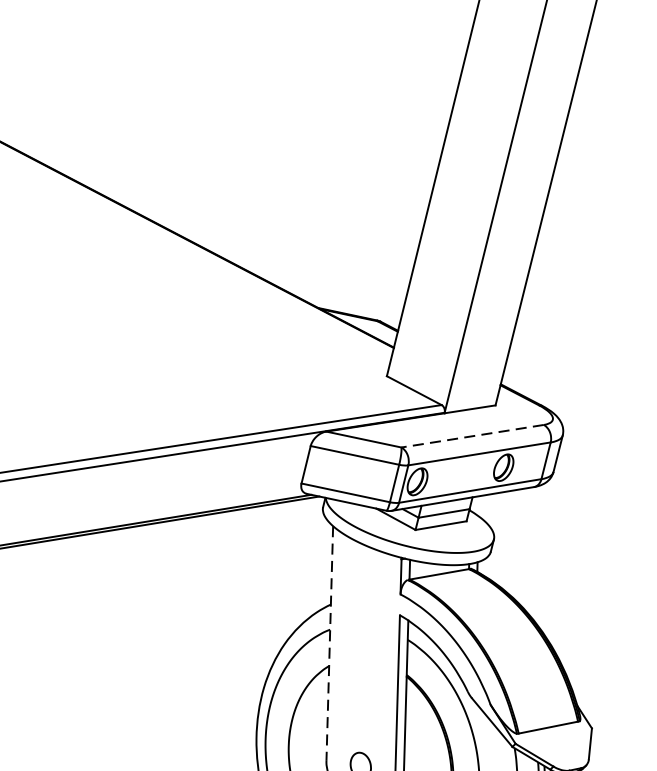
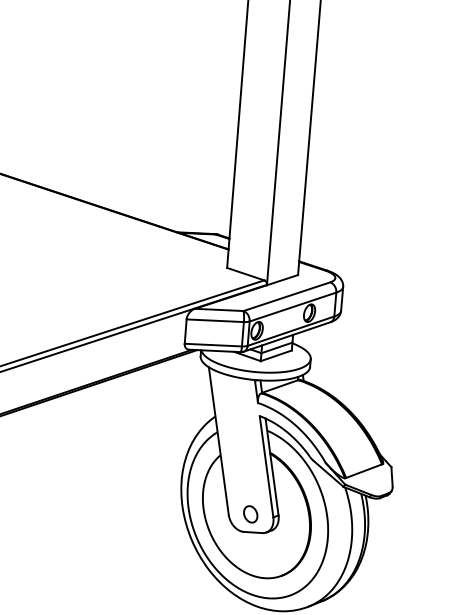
line: (472, 435) -> (286, 296), dashed -> solid
line: (329, 644) -> (218, 441), dashed -> solid

